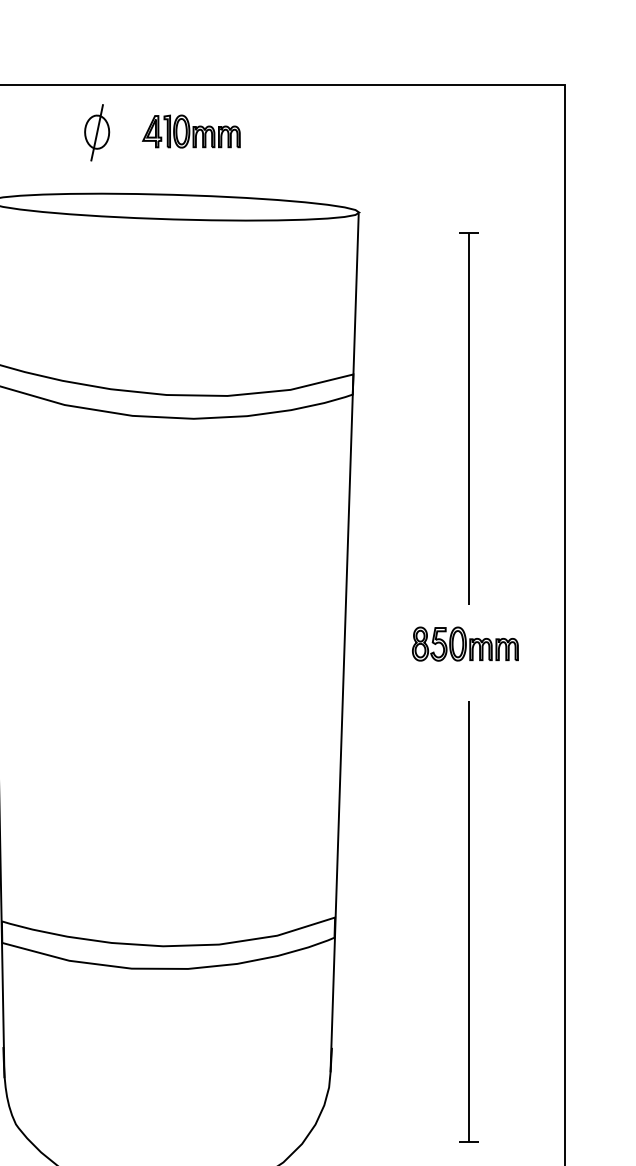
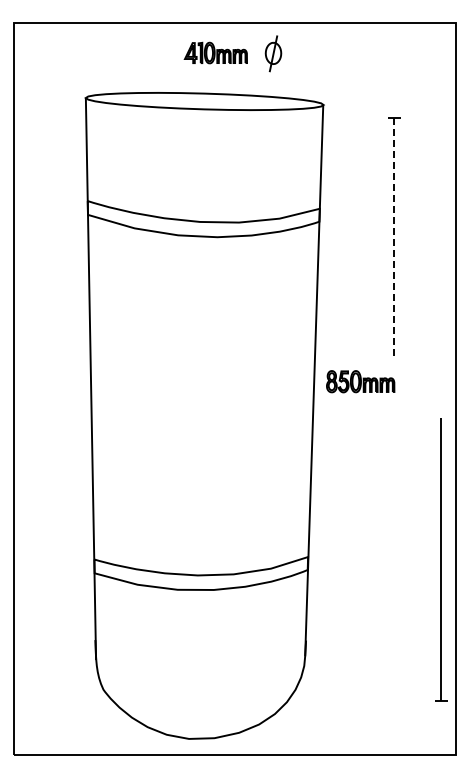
part: (97, 132) -> (273, 53), moved
line: (469, 419) -> (394, 237), solid -> dashed
part: (465, 643) -> (360, 381), moved
part: (469, 921) -> (441, 559), moved

